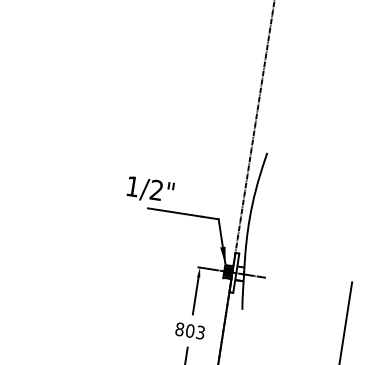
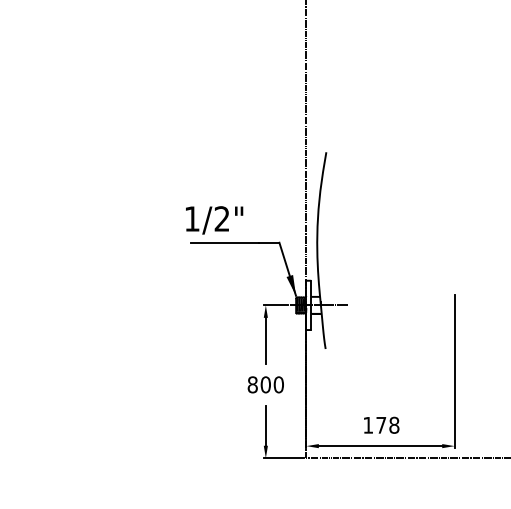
text: (150, 190) -> (214, 220), moved
text: (200, 332) -> (278, 384), 803 -> 800

